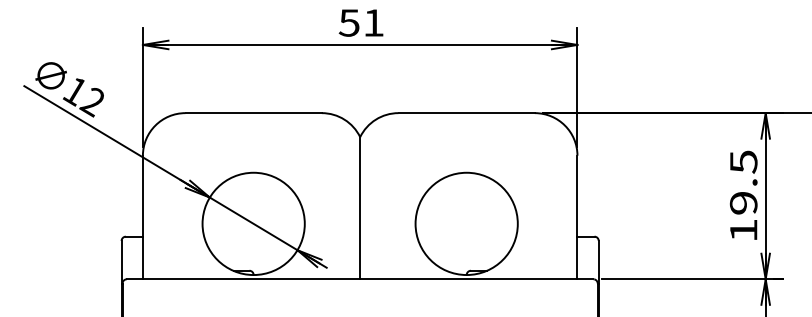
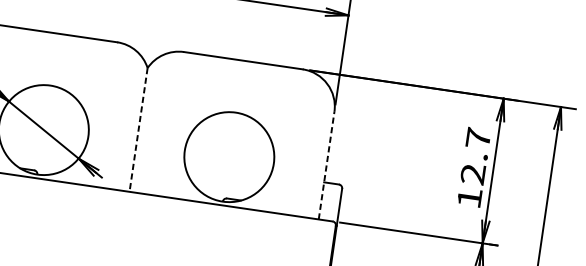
text: (743, 182) -> (475, 156), 19.5 -> 12.7
line: (360, 208) -> (138, 130), solid -> dashed
line: (577, 217) -> (326, 165), solid -> dashed

